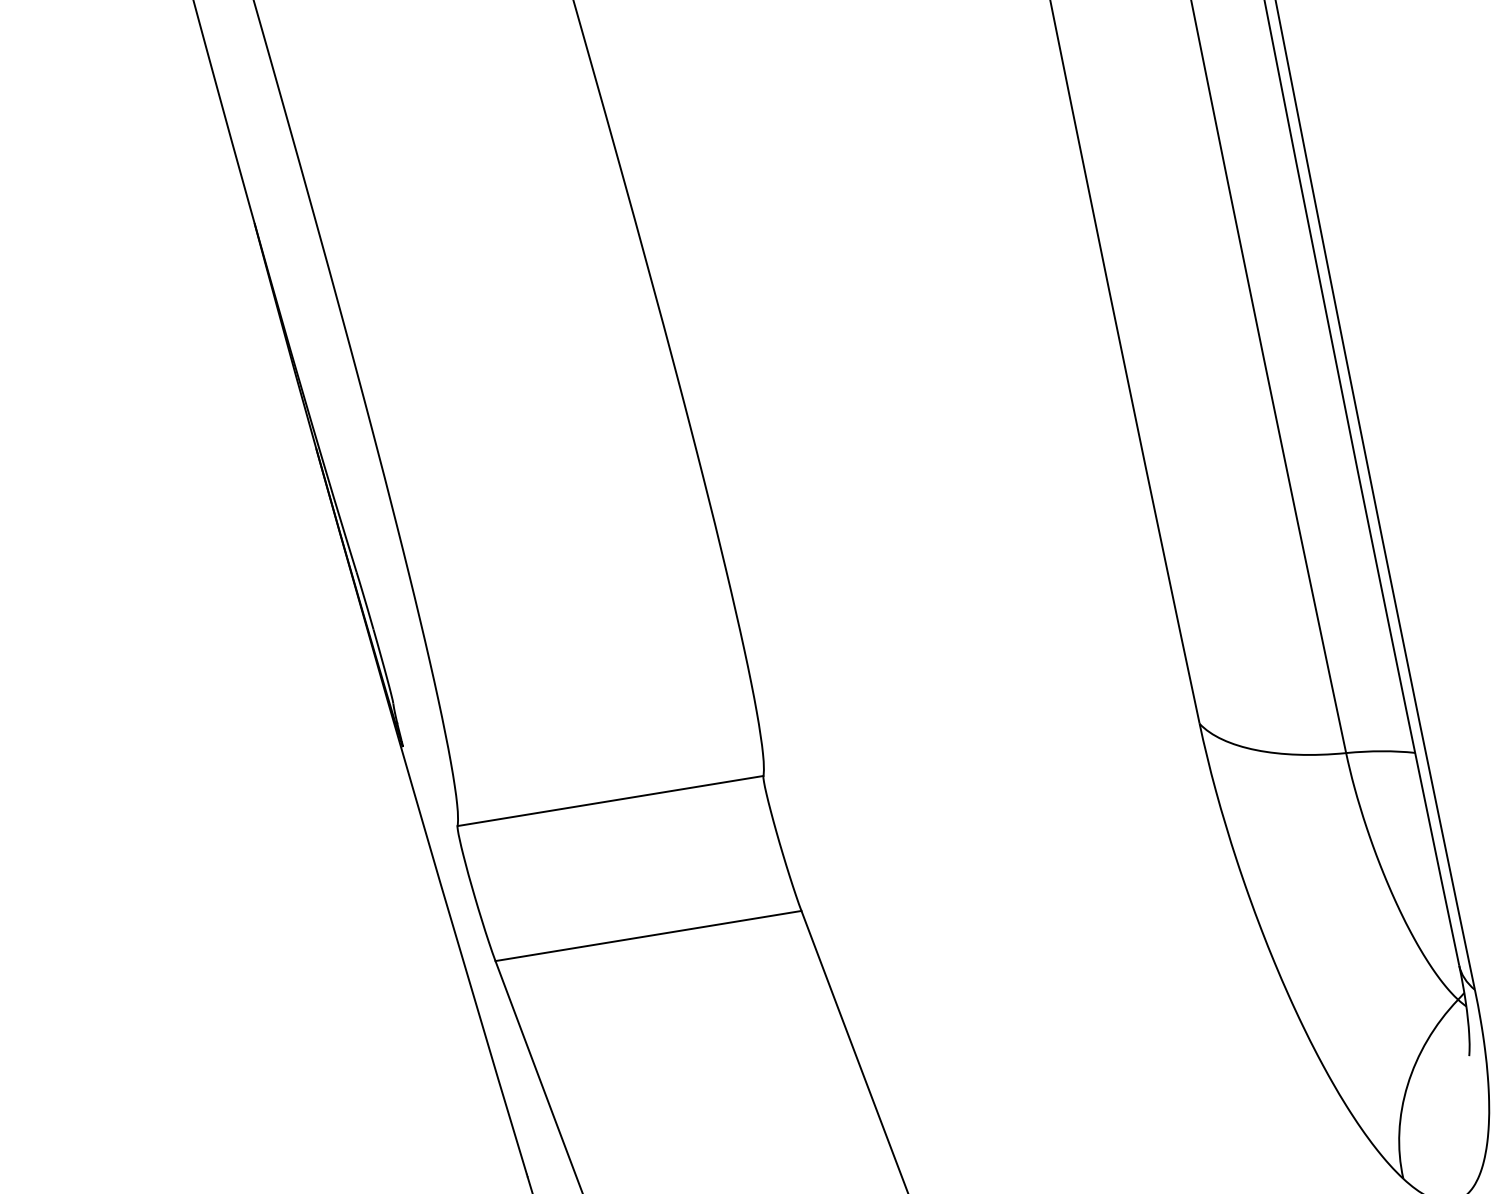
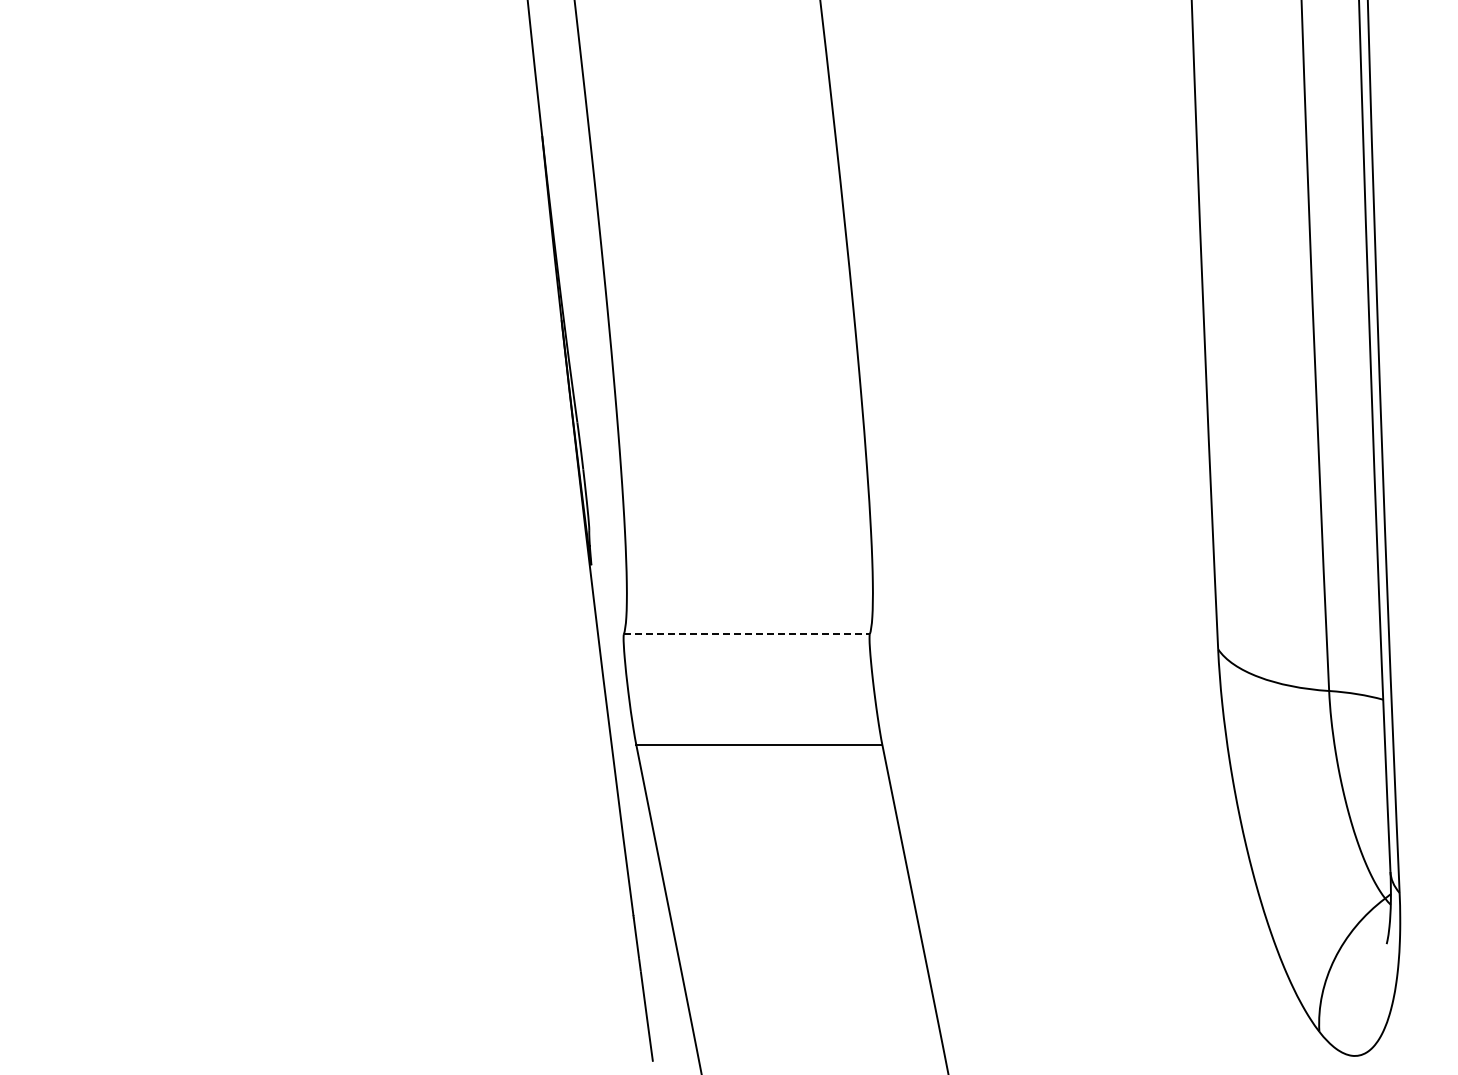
line: (610, 801) -> (746, 634), solid -> dashed

